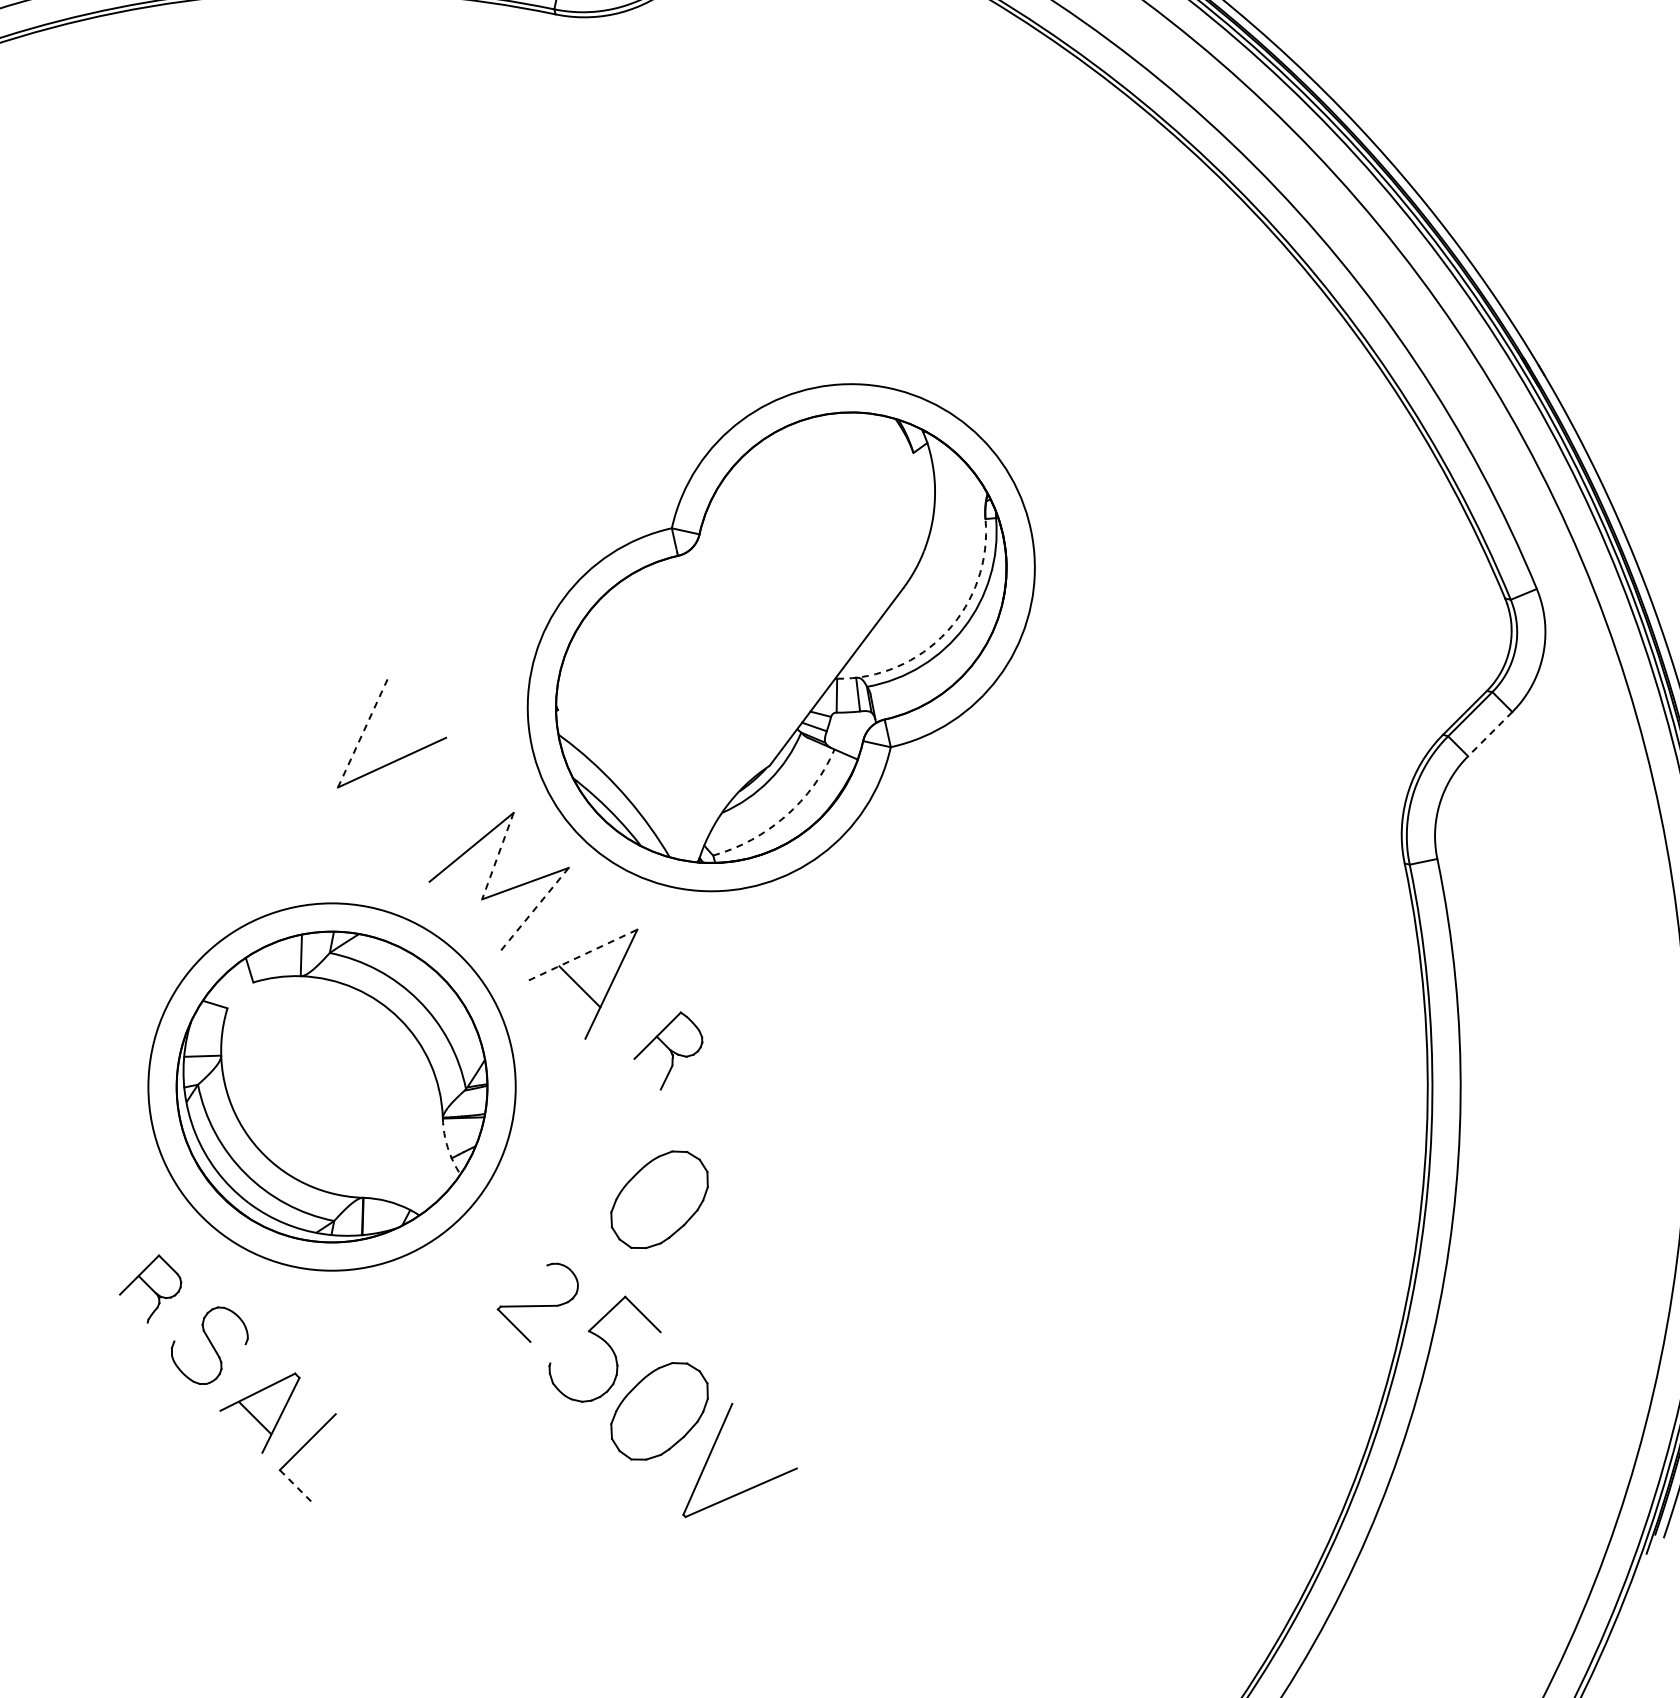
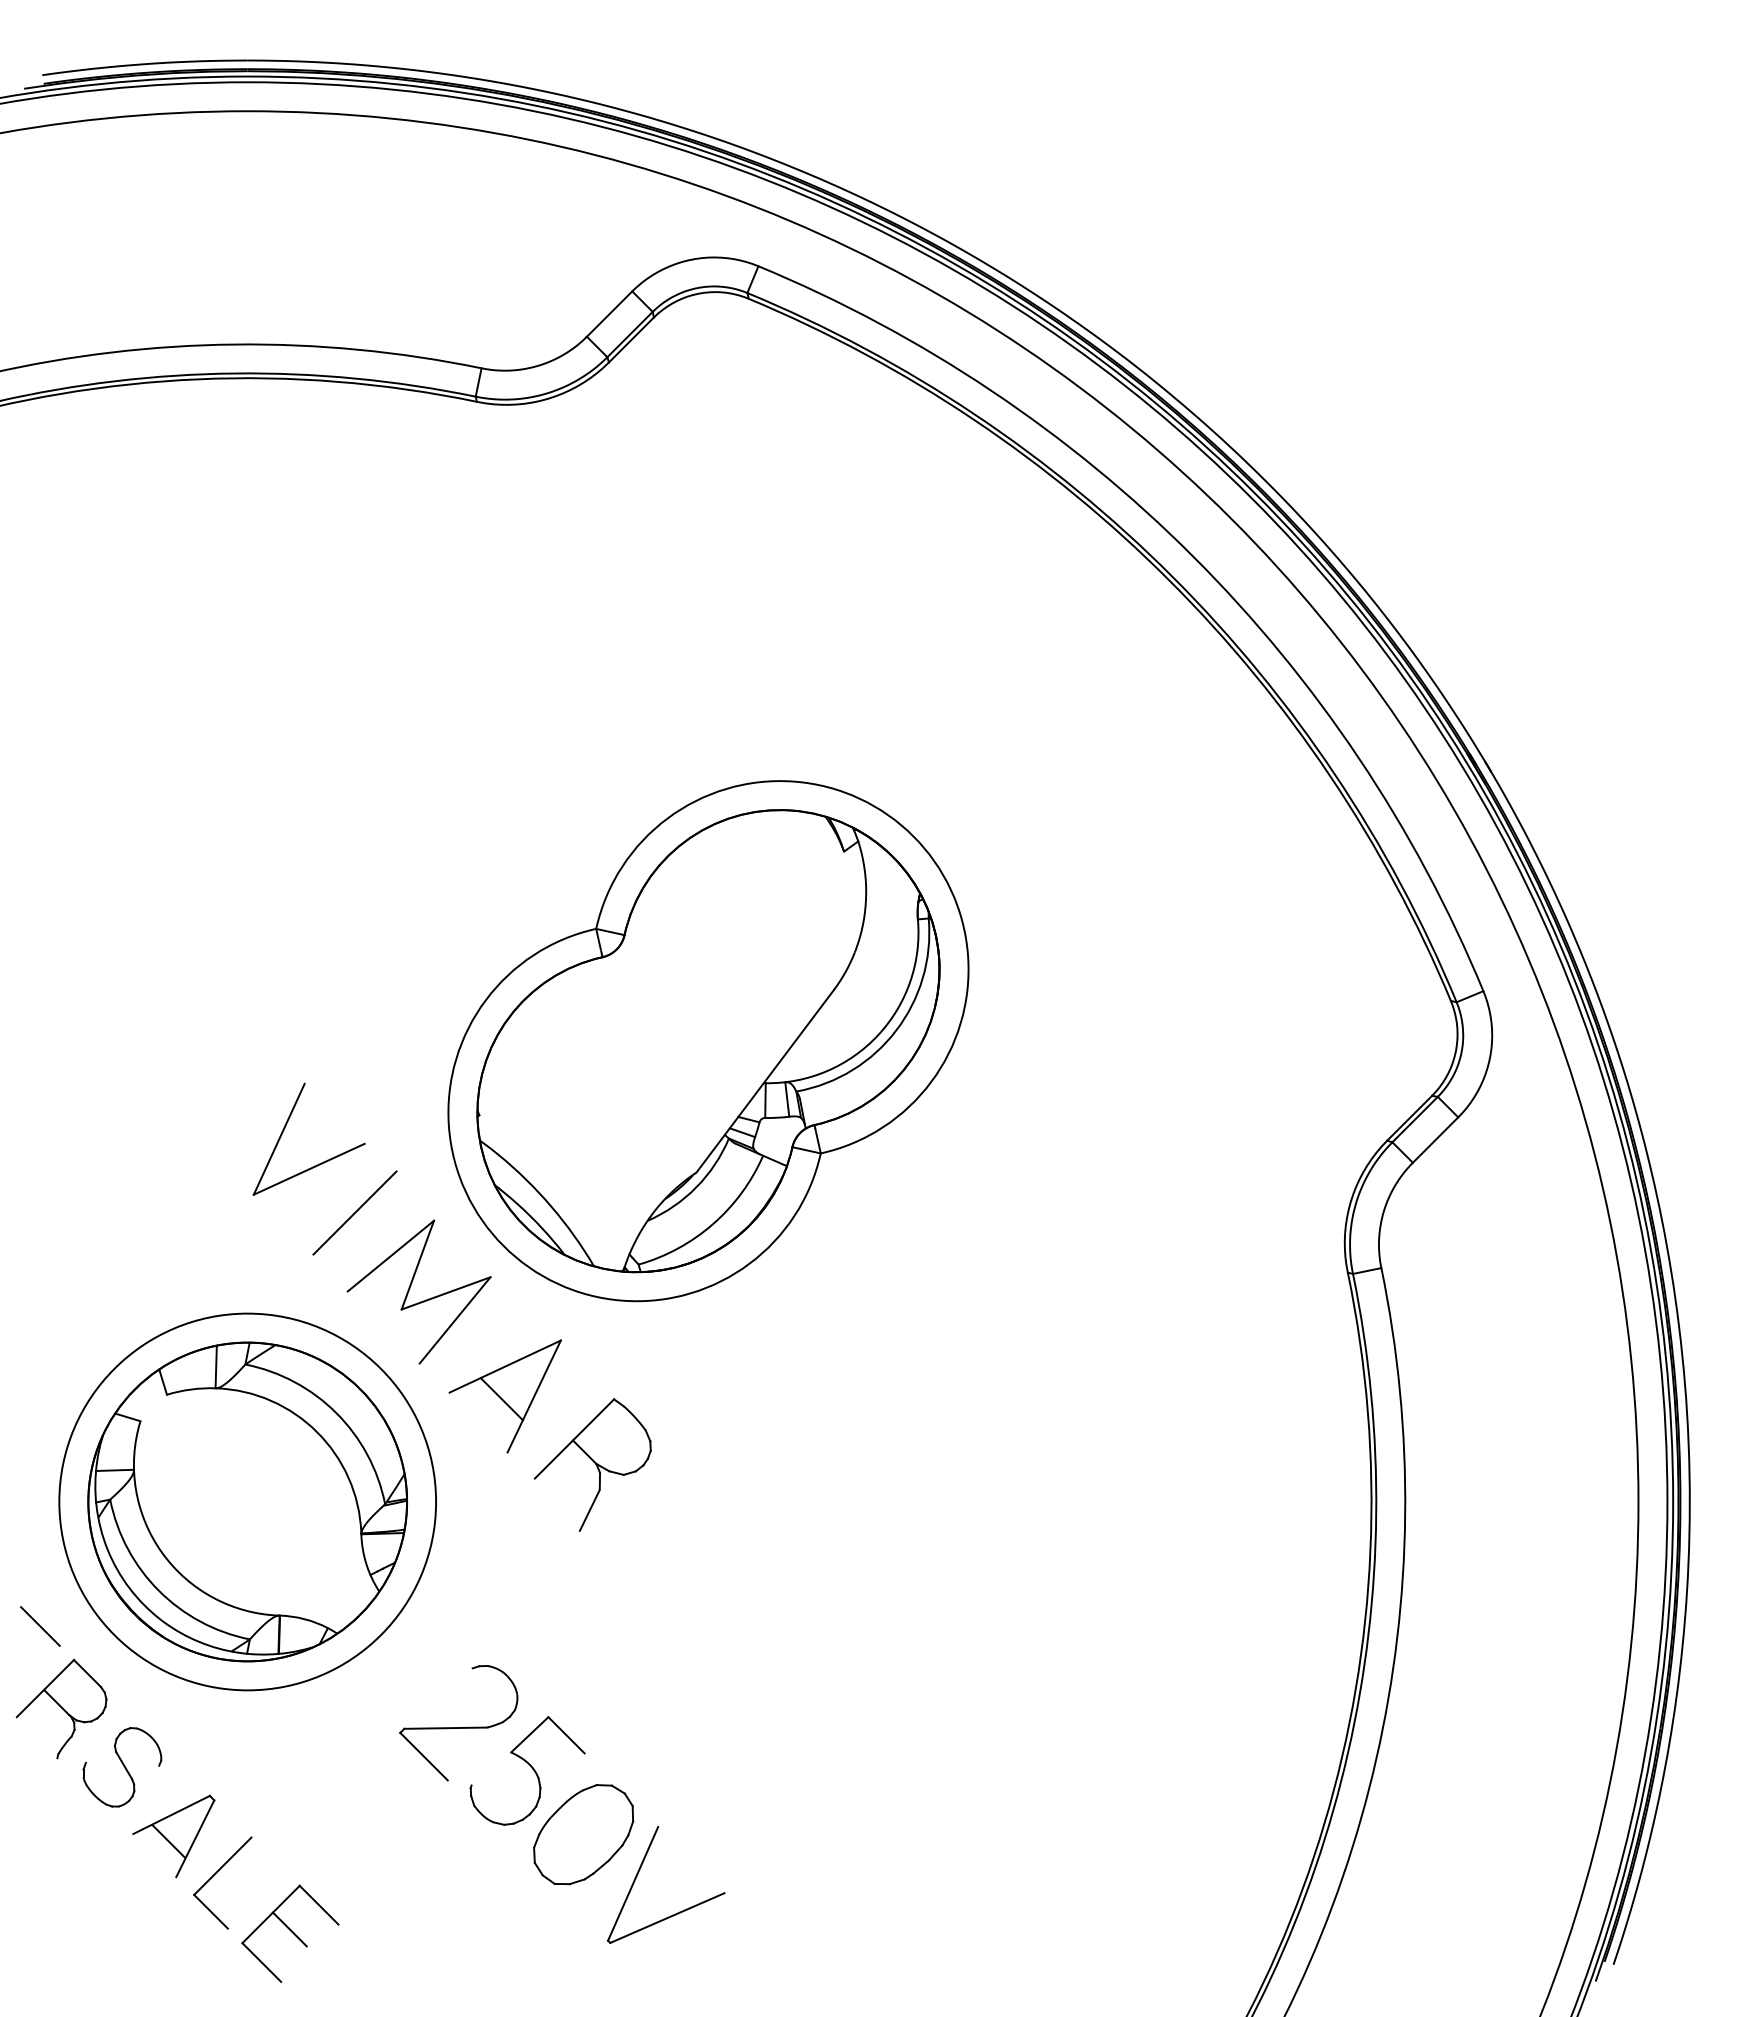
arc: (947, 632) -> (878, 1035), dashed -> solid
line: (363, 733) -> (279, 1139), dashed -> solid
line: (1490, 734) -> (1435, 1140), dashed -> solid
line: (436, 804) -> (354, 1212), added
arc: (786, 816) -> (713, 1224), dashed -> solid
line: (497, 856) -> (417, 1265), dashed -> solid
line: (534, 910) -> (455, 1320), dashed -> solid
line: (583, 954) -> (505, 1366), dashed -> solid
part: (668, 1050) -> (592, 1464), size x1.67
arc: (447, 1147) -> (366, 1564), dashed -> solid
part: (659, 1199) -> (583, 1617), removed
line: (130, 1208) -> (40, 1626), added
part: (150, 1289) -> (61, 1709), size x1.43
part: (537, 1303) -> (458, 1723), size x1.43
line: (296, 1486) -> (211, 1911), dashed -> solid
part: (373, 1507) -> (290, 1933), added

